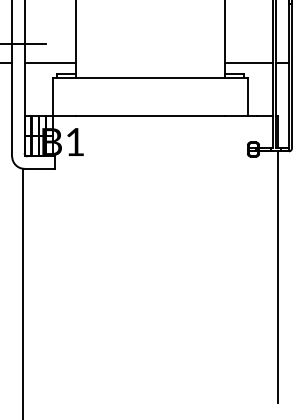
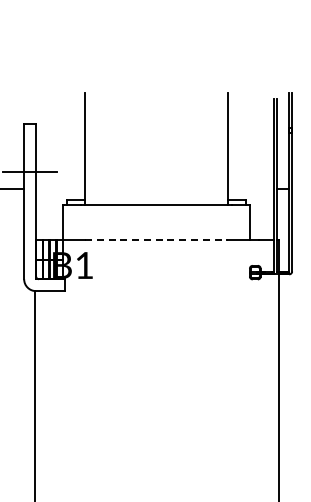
line: (50, 62) -> (60, 189), removed
line: (249, 62) -> (251, 189), removed
line: (150, 115) -> (156, 240), solid -> dashed

